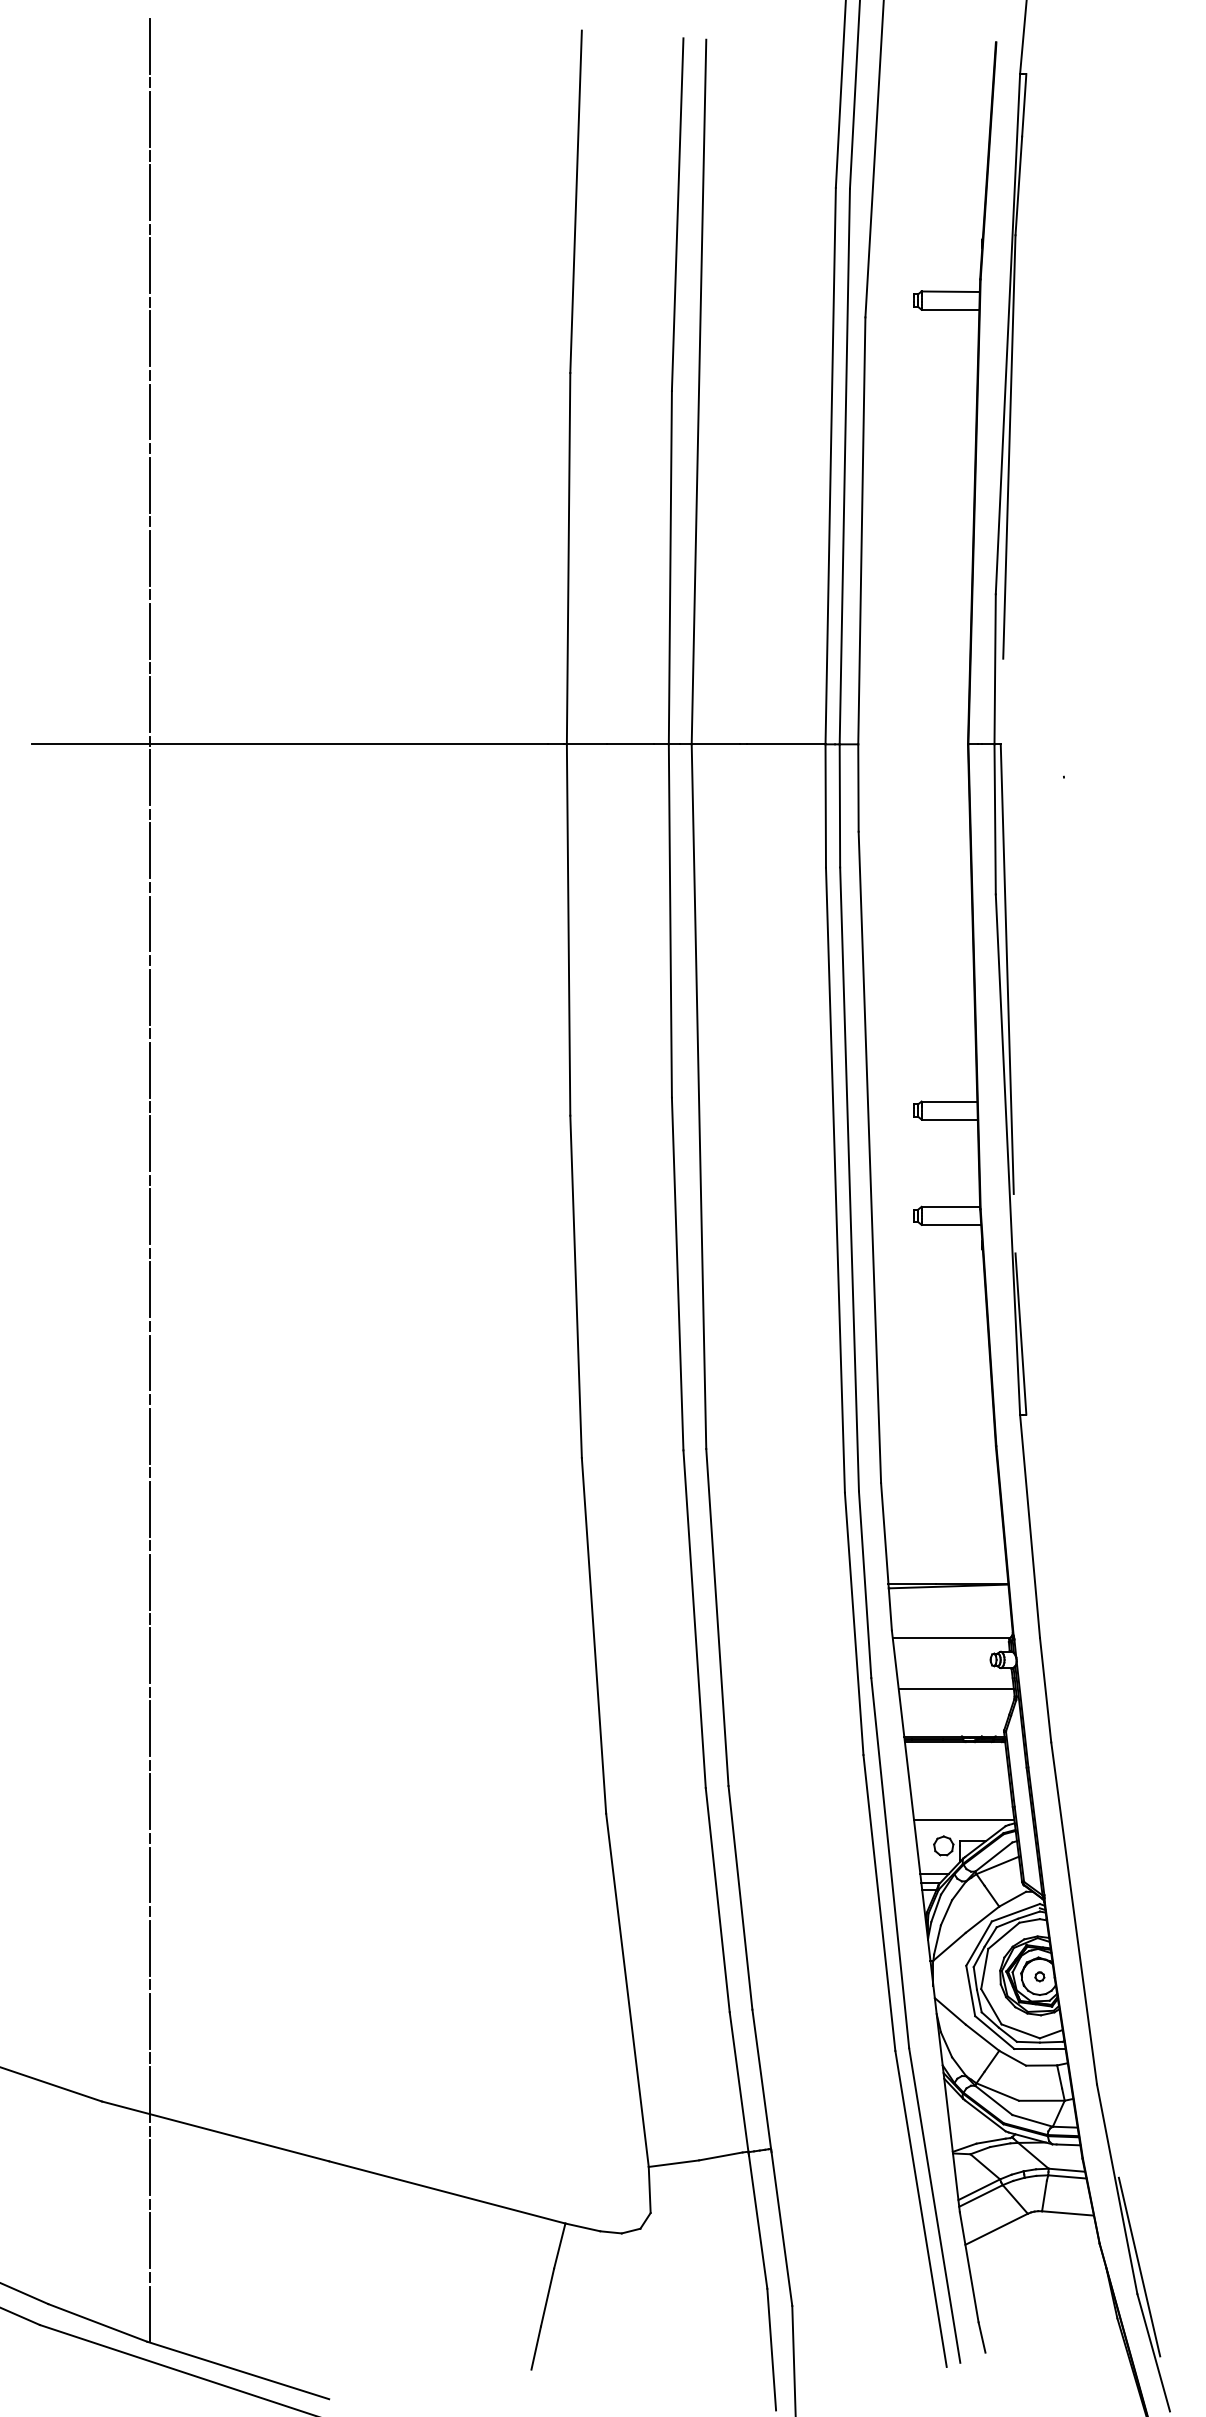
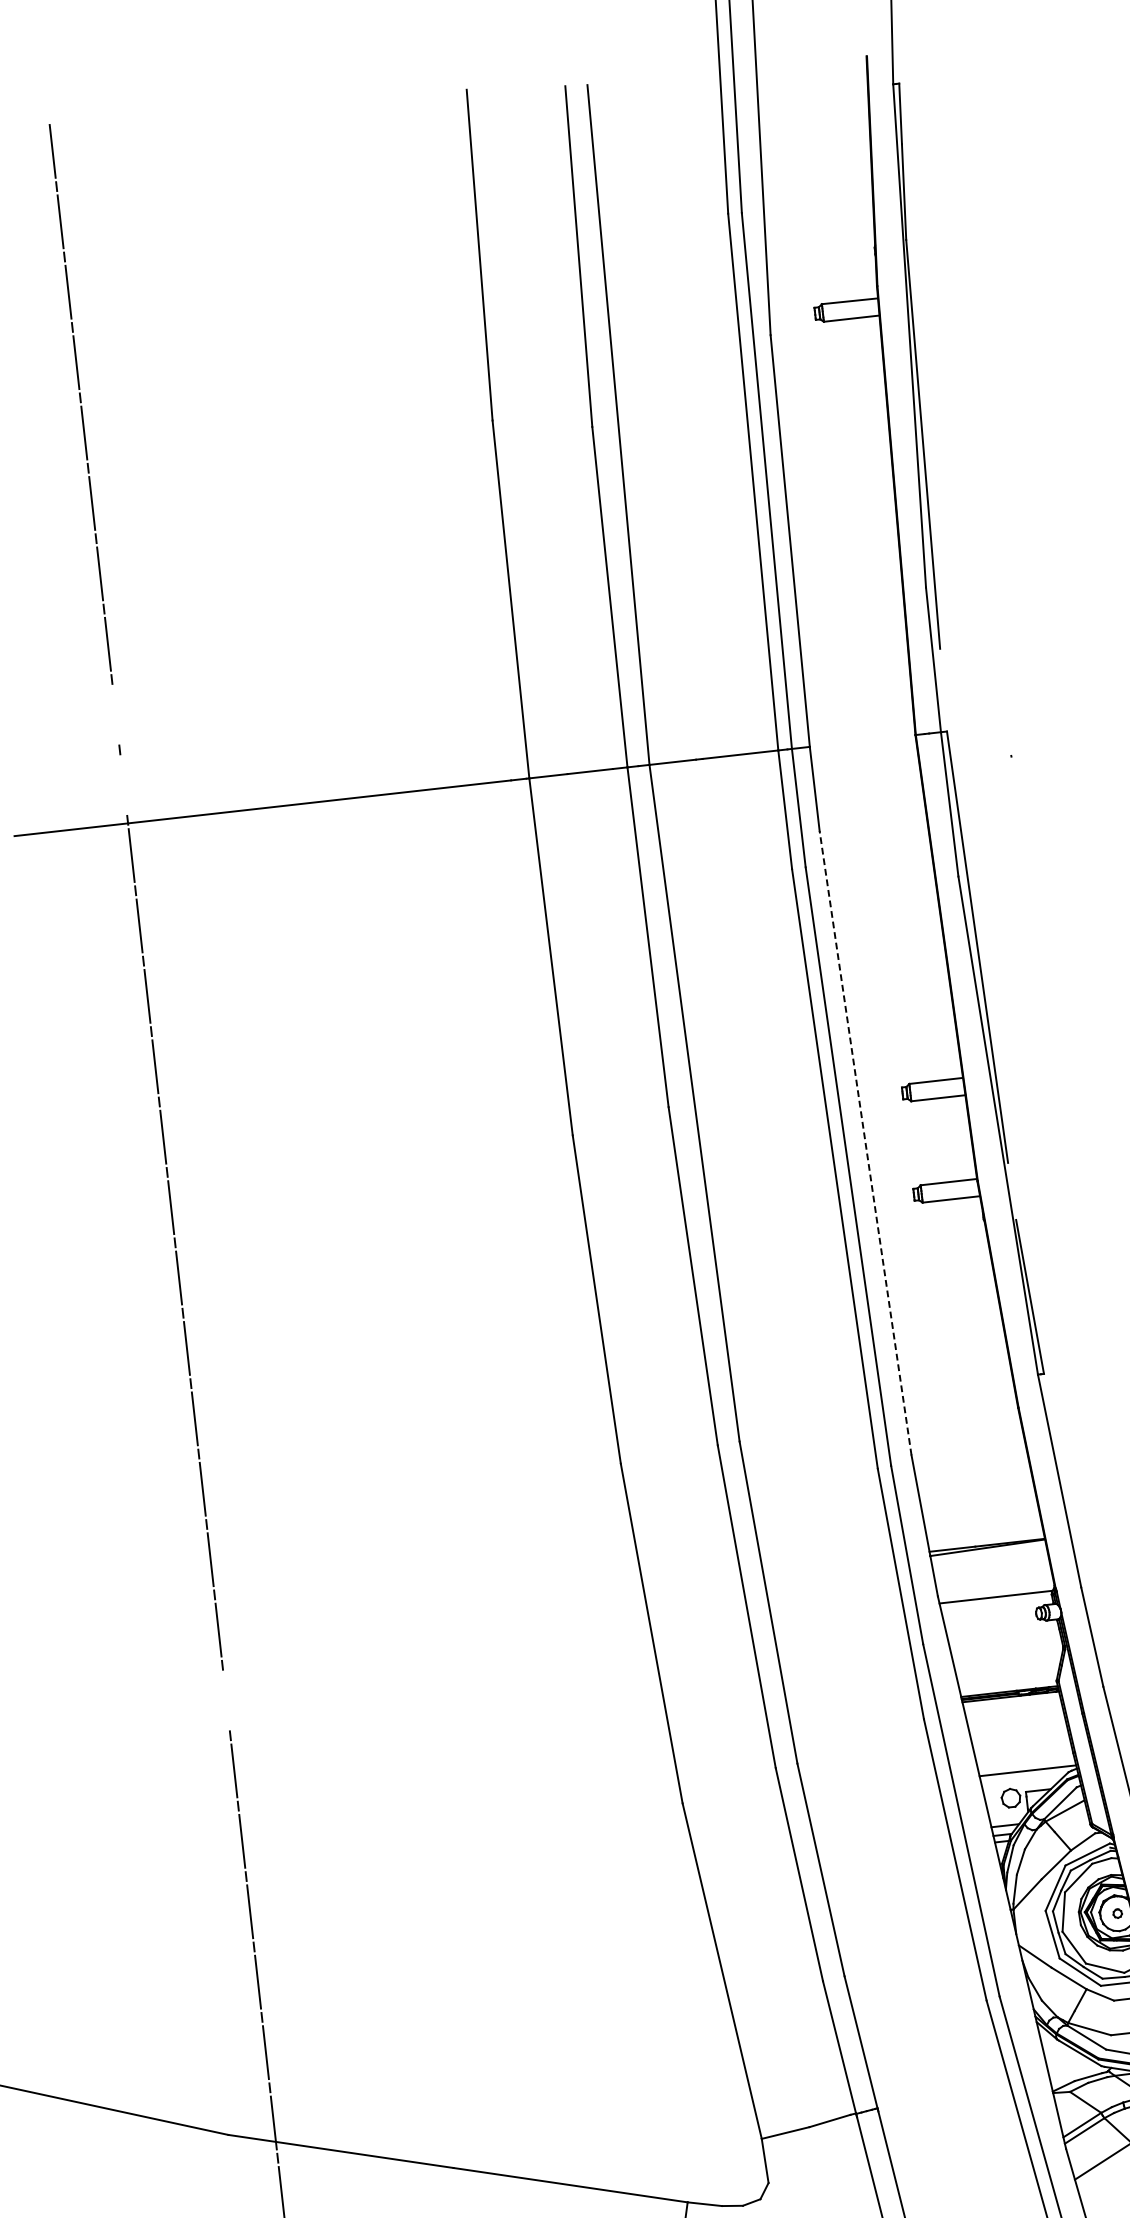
line: (149, 631) -> (115, 714), removed
line: (149, 704) -> (123, 785), removed
line: (869, 1157) -> (865, 1143), solid -> dashed
line: (149, 1655) -> (225, 1700), removed
line: (955, 1689) -> (1005, 1646), removed

